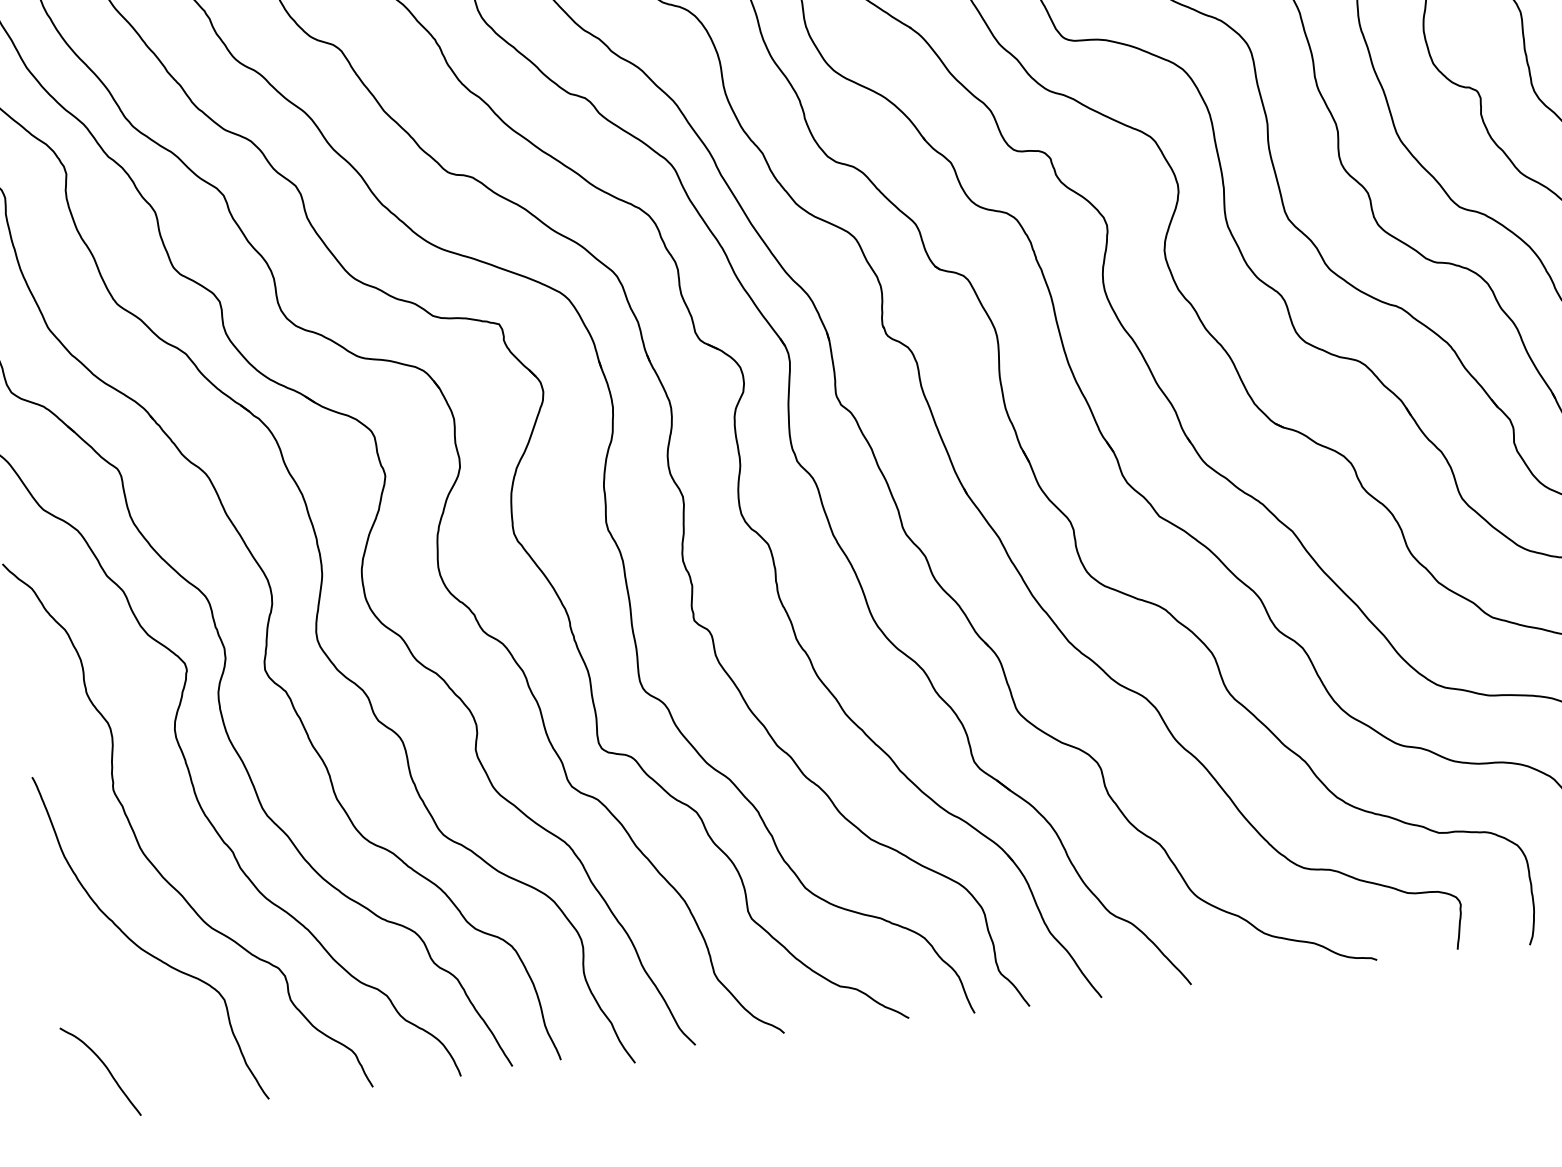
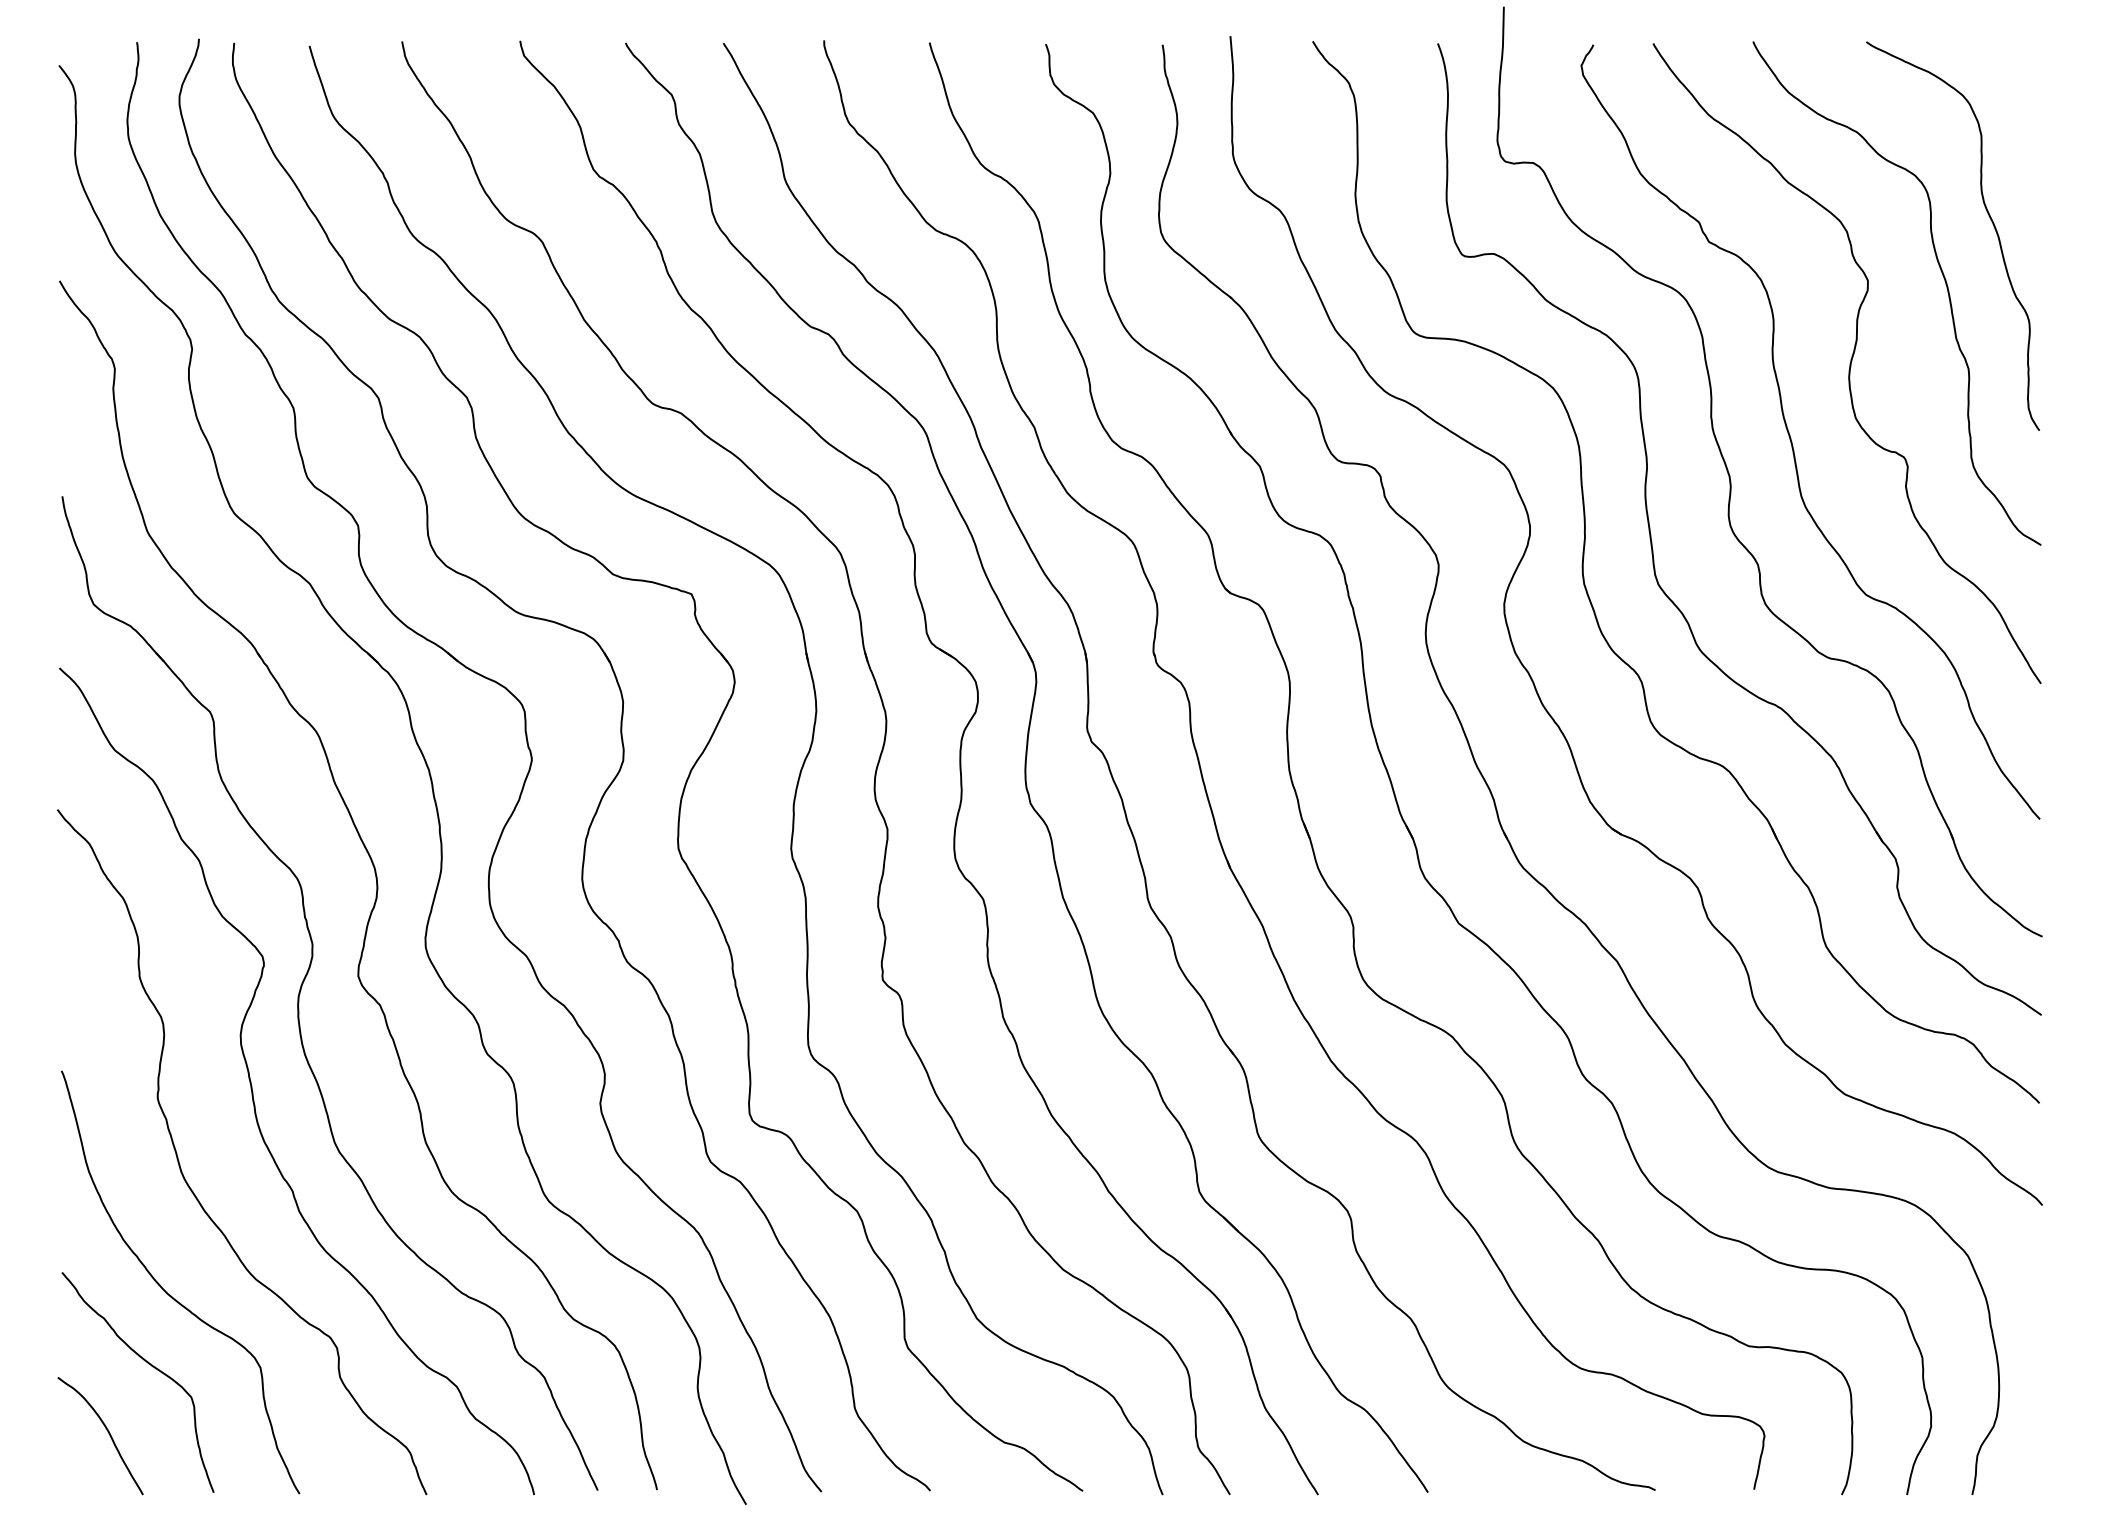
curve: (132, 1008) -> (148, 1364), added

